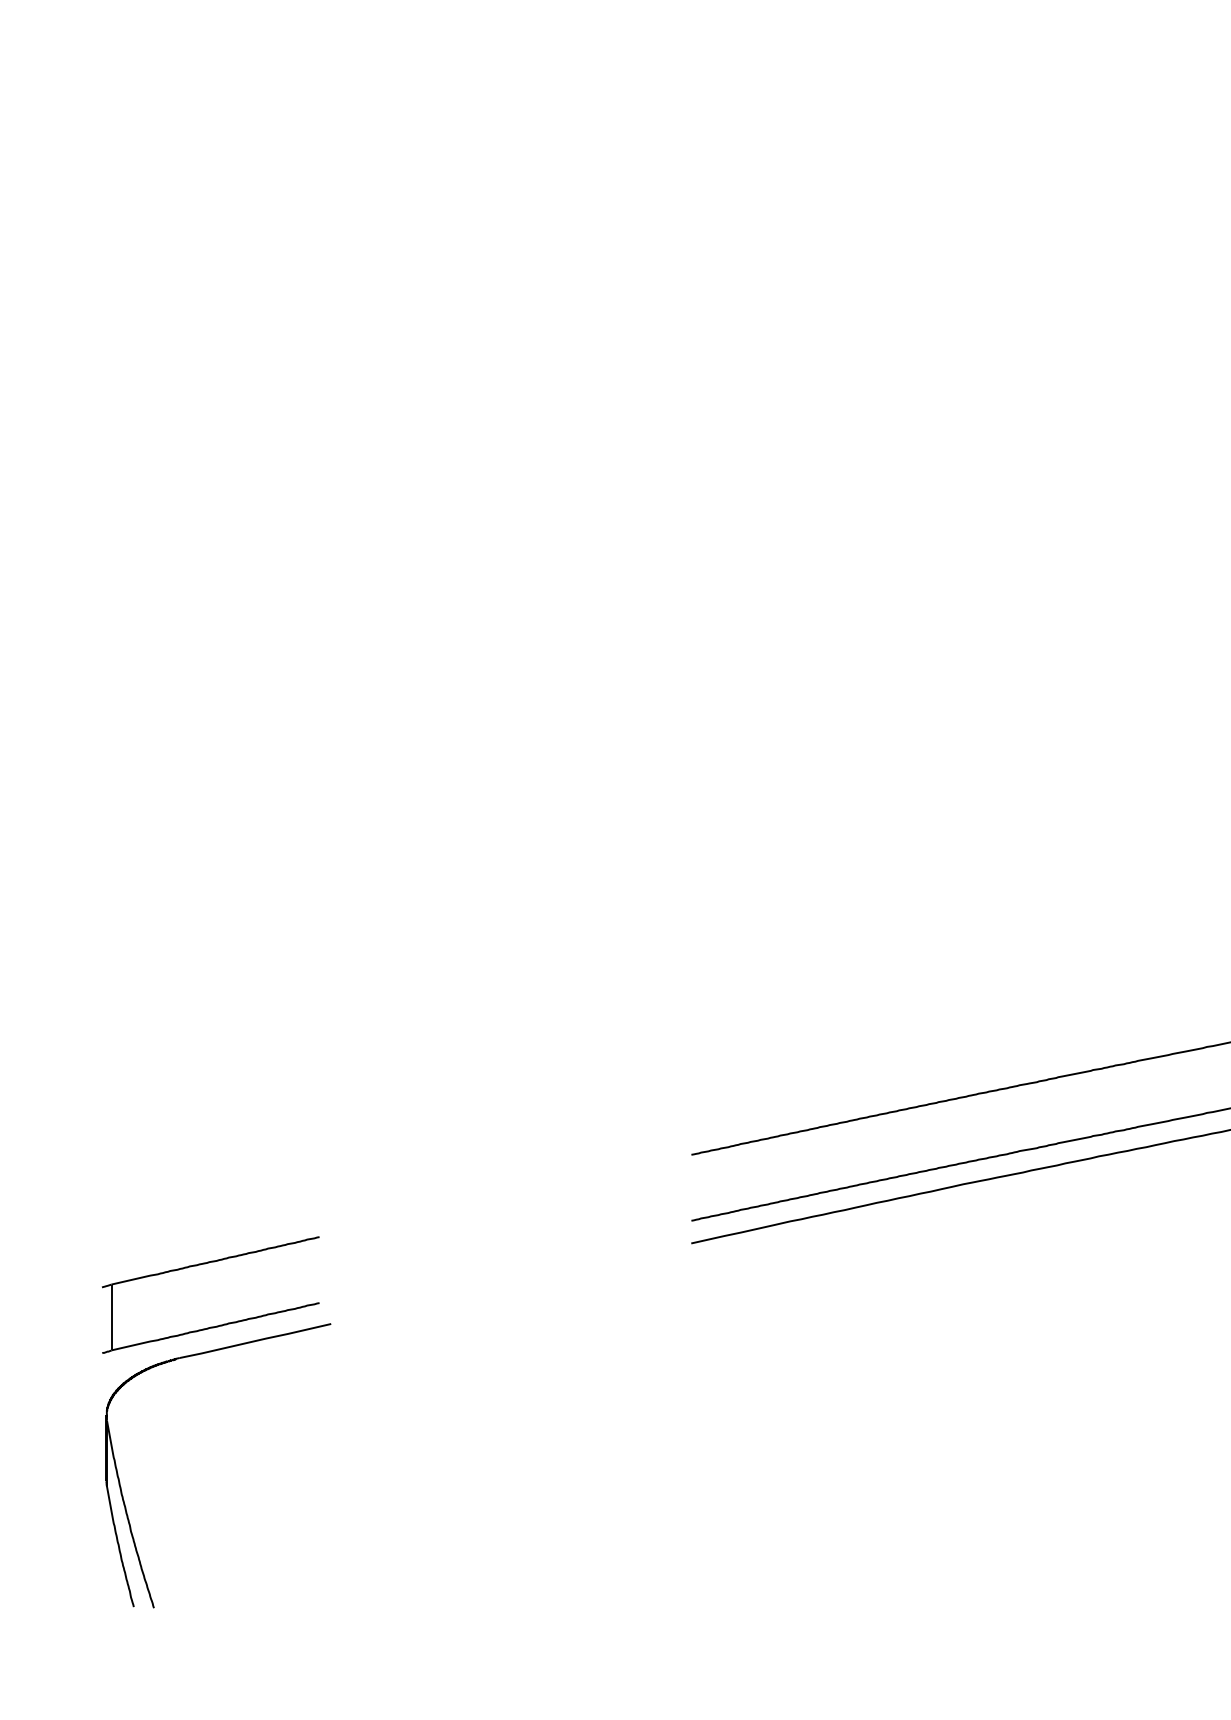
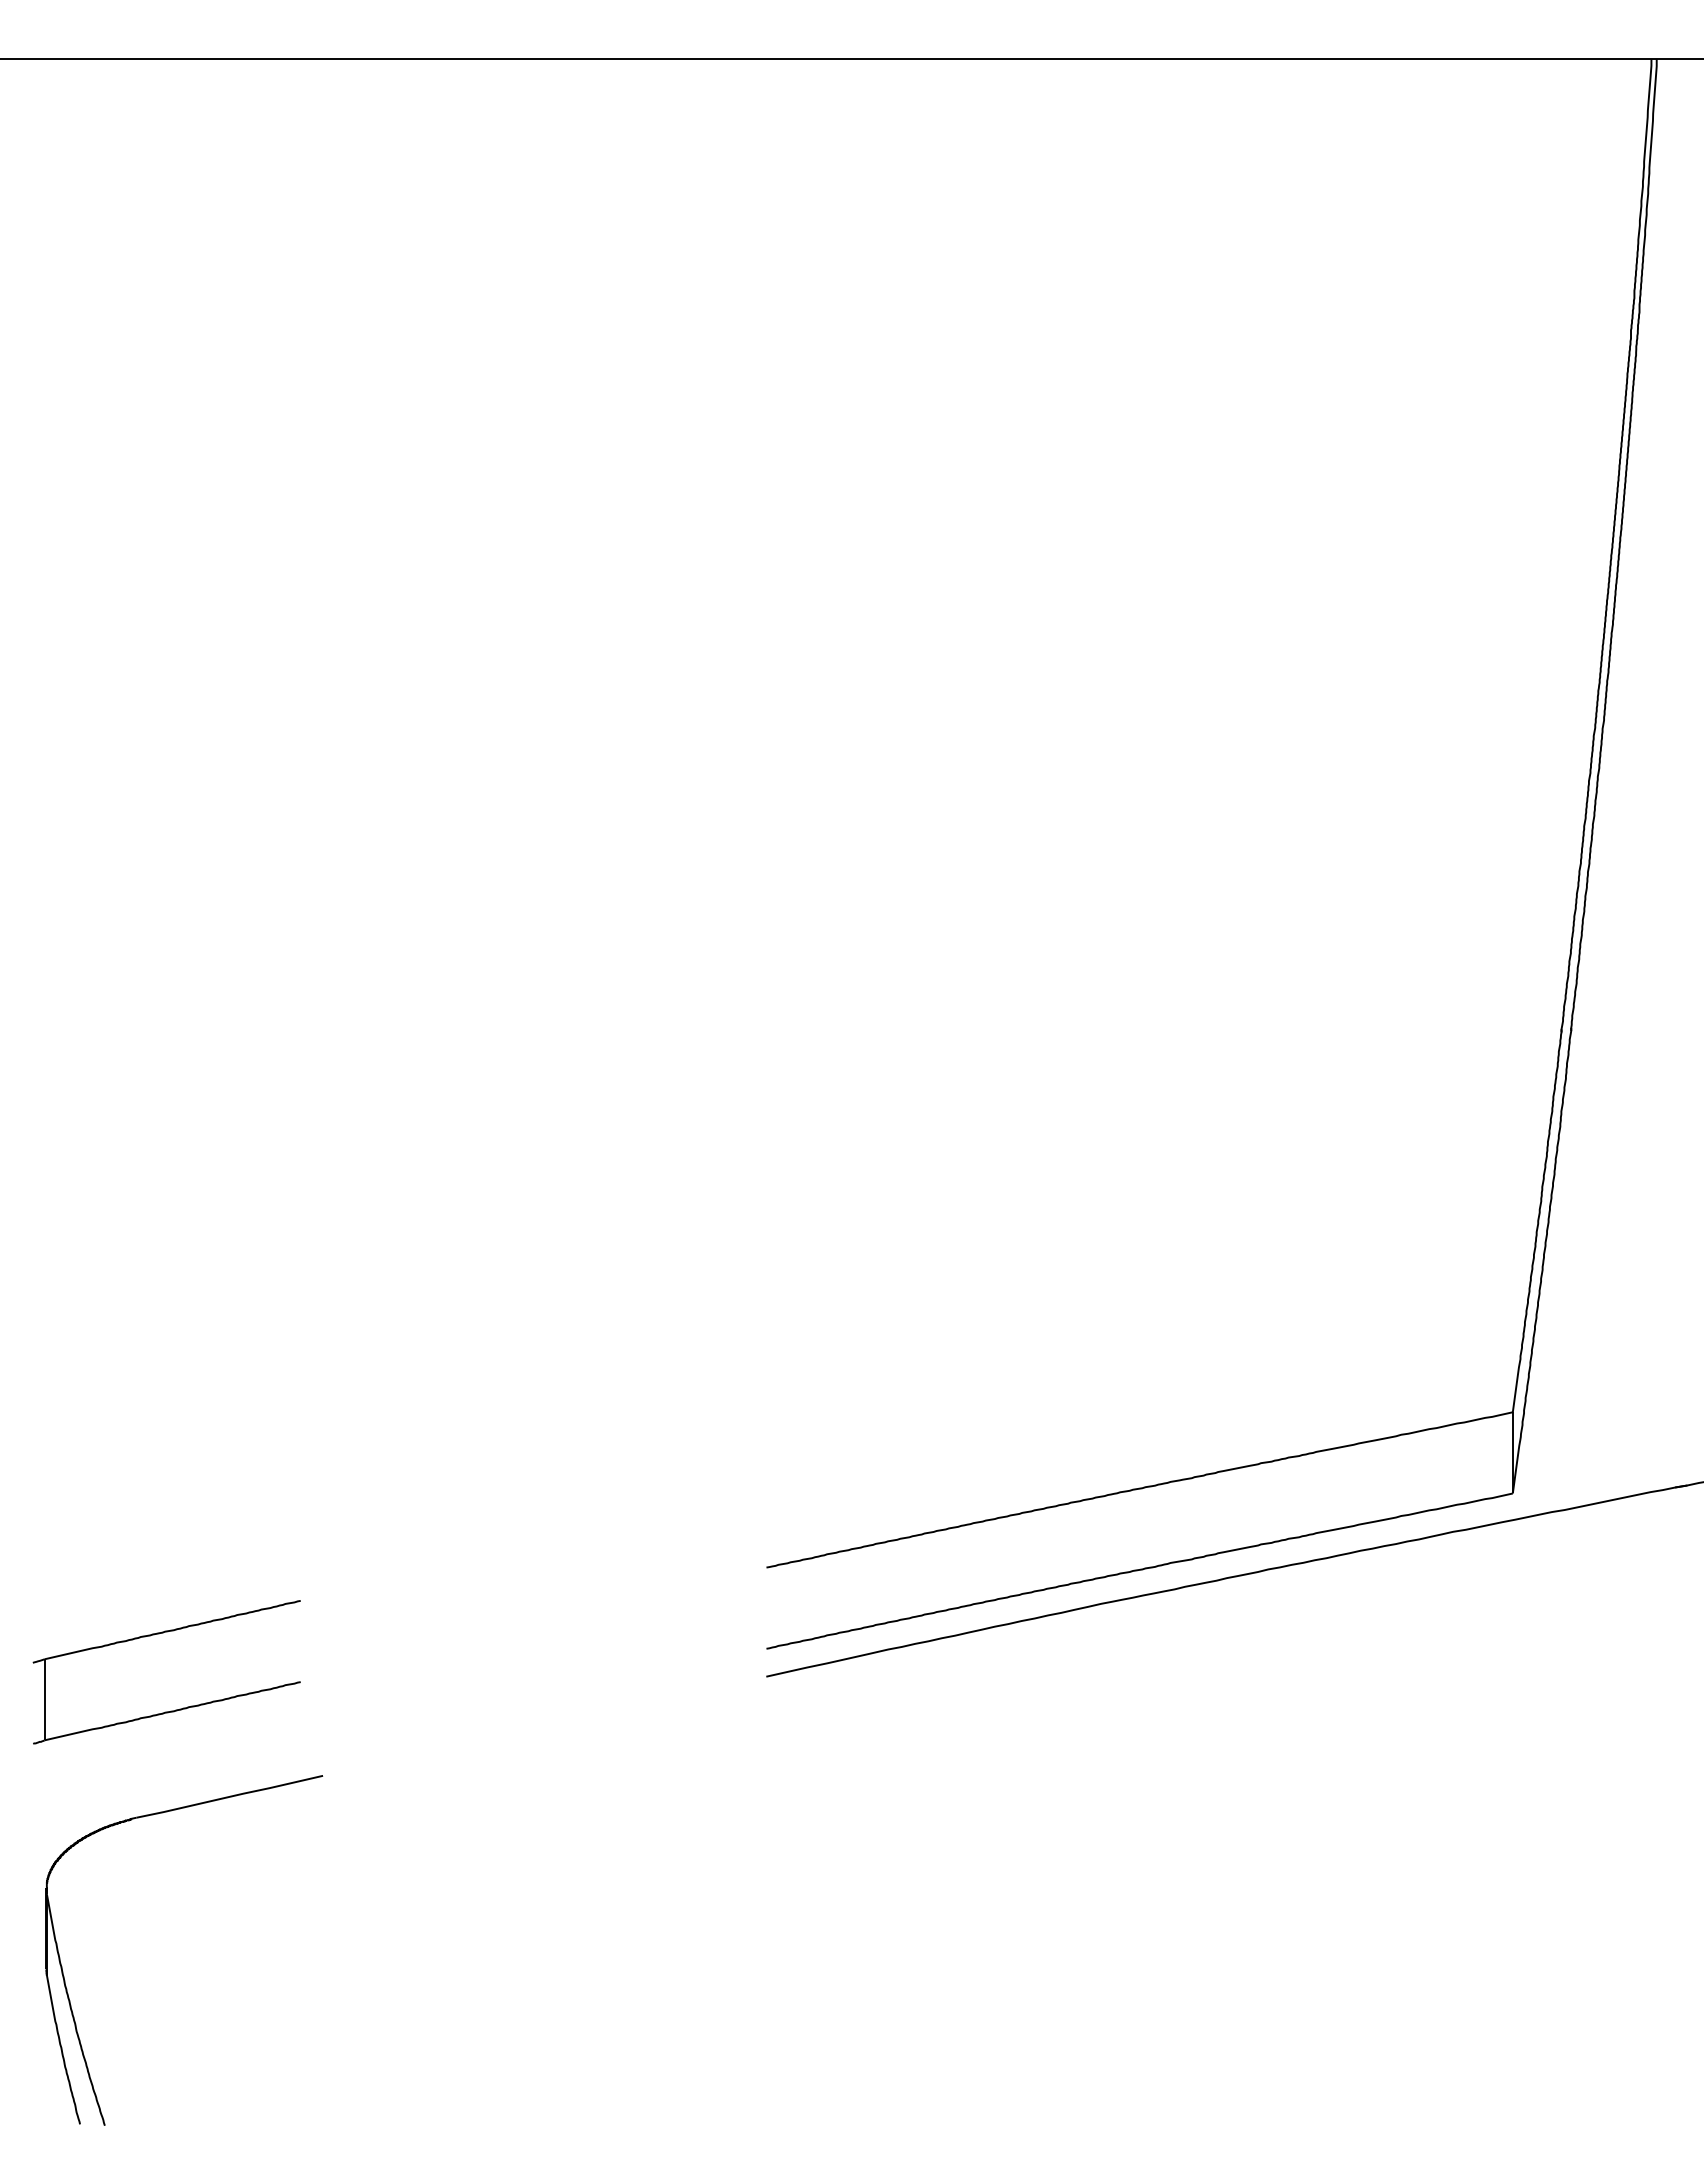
part: (217, 1325) -> (175, 1709), moved

